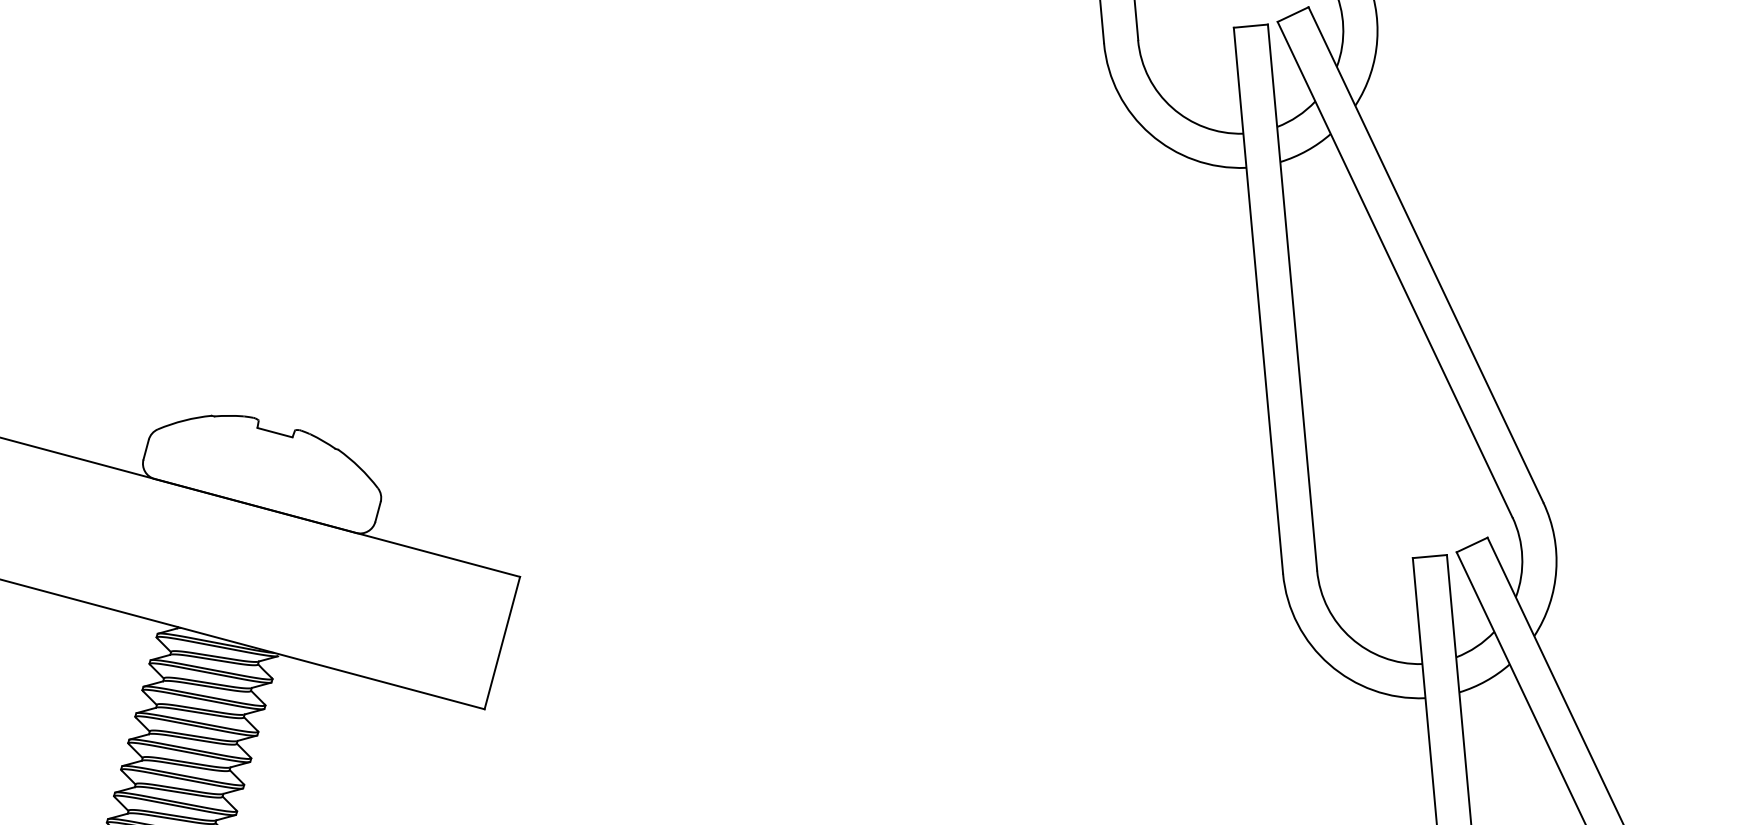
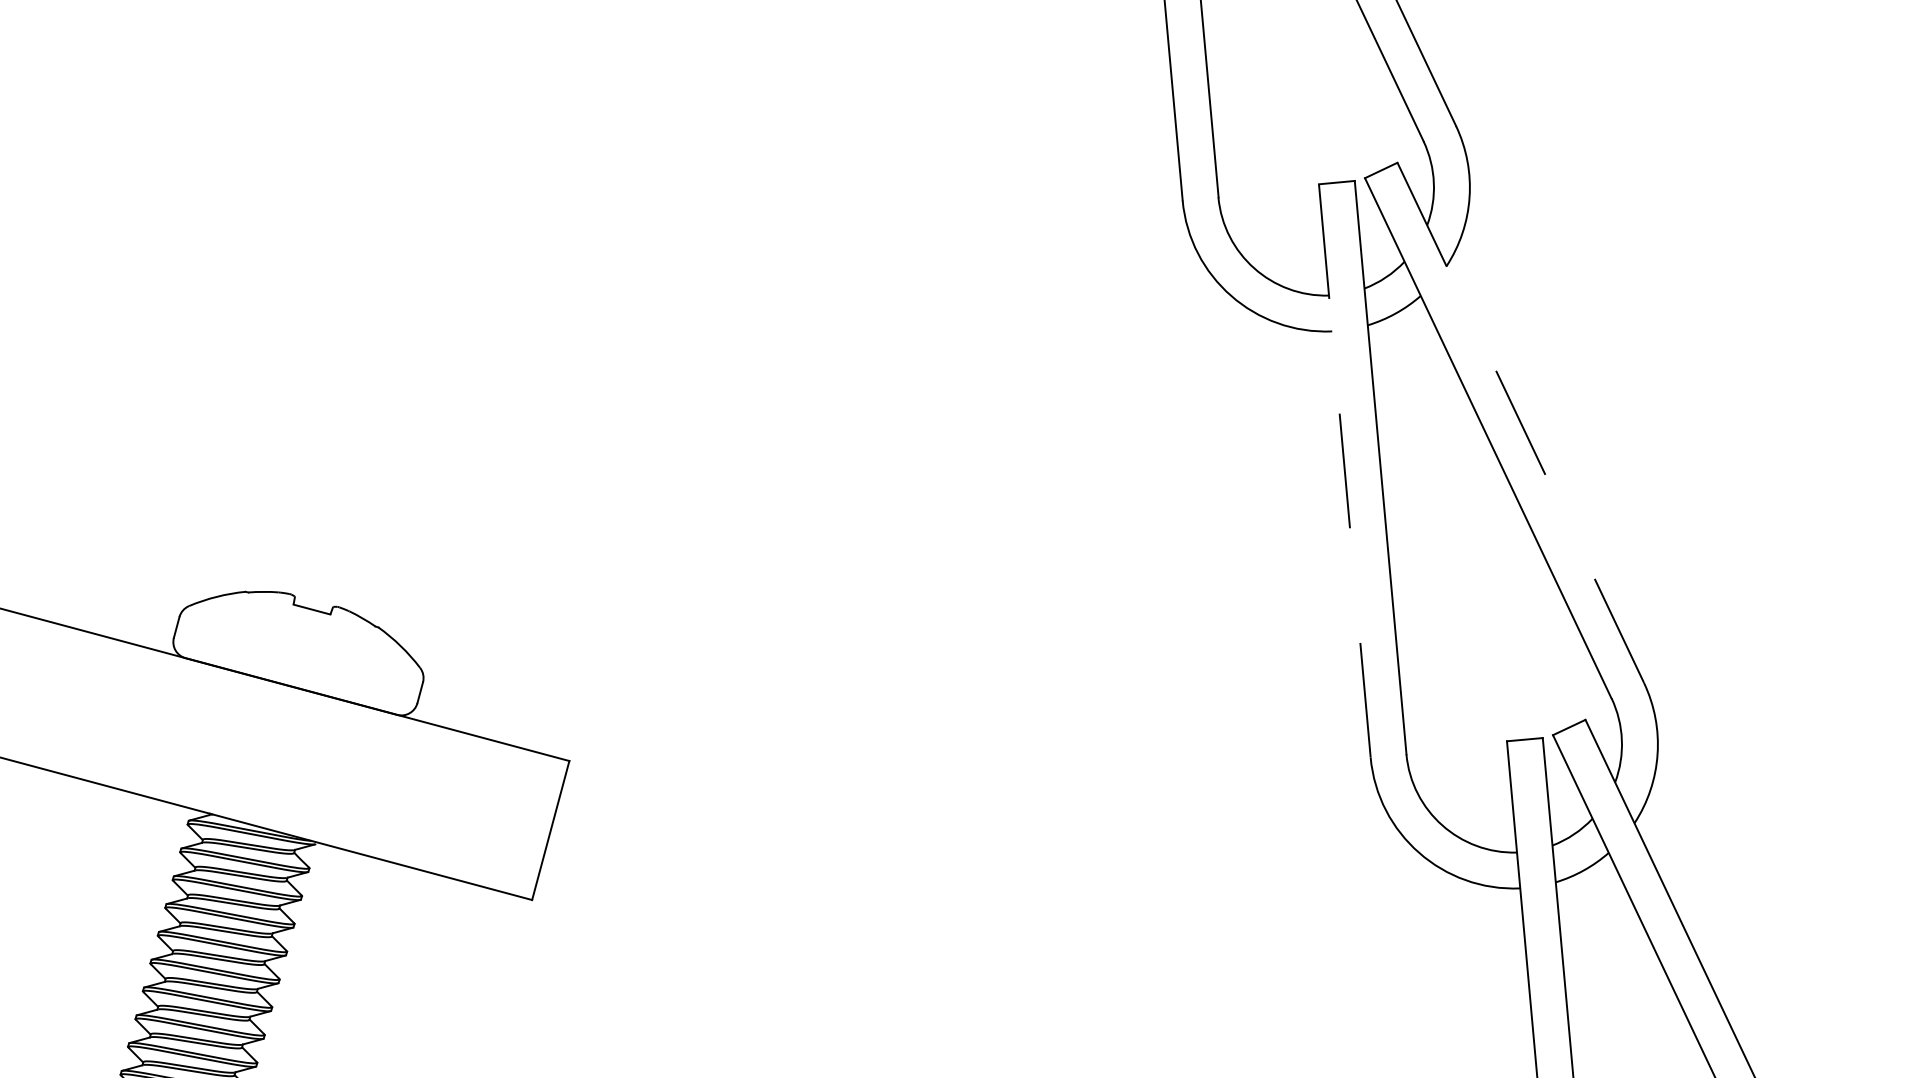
line: (1425, 254) -> (1520, 422), solid -> dashed
line: (1258, 300) -> (1344, 470), solid -> dashed

